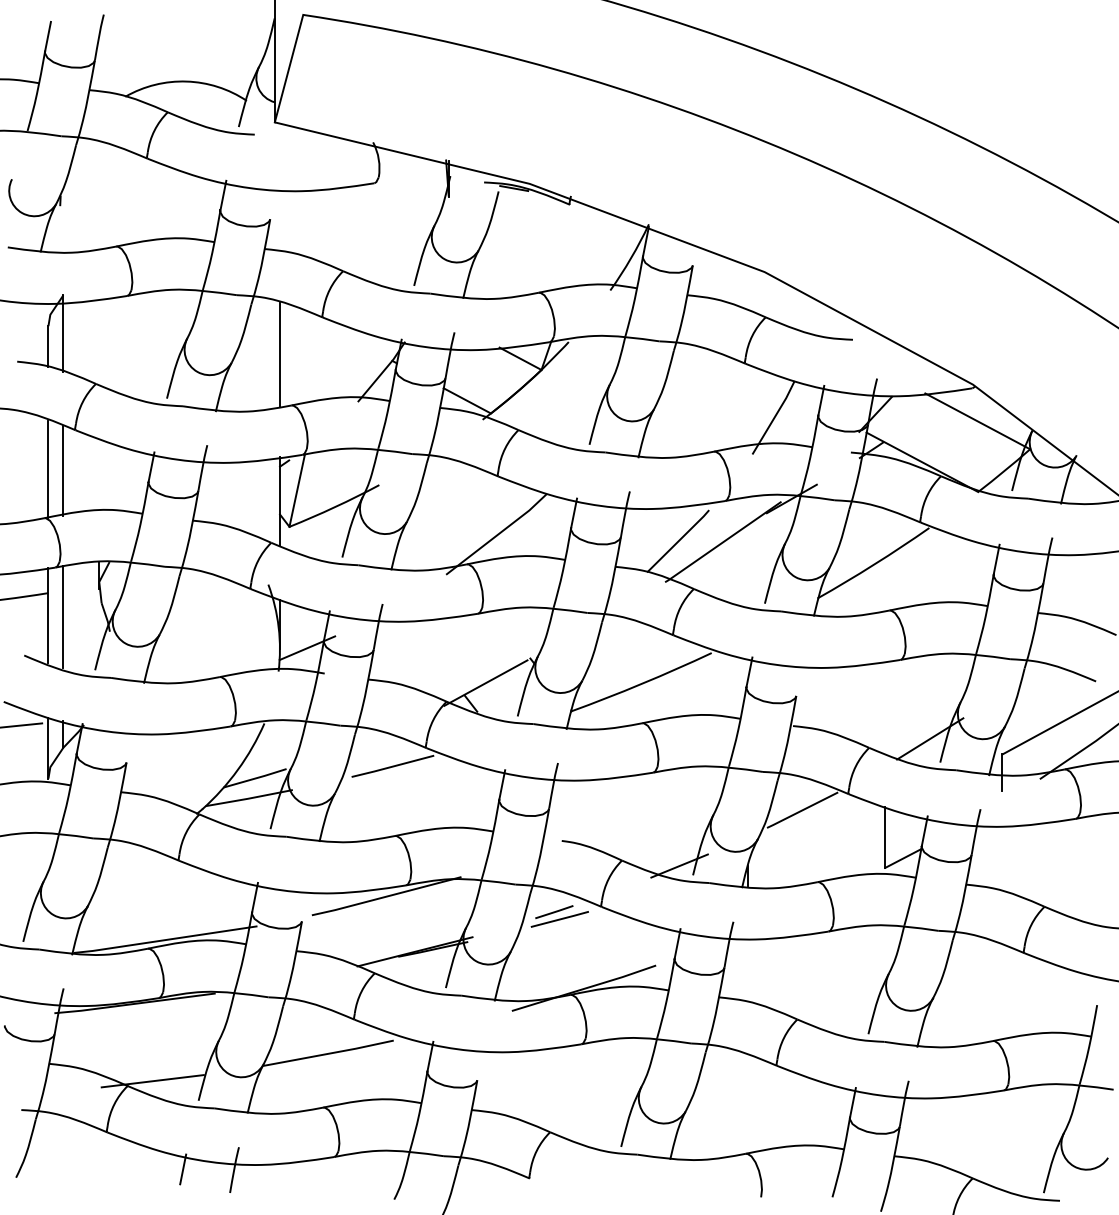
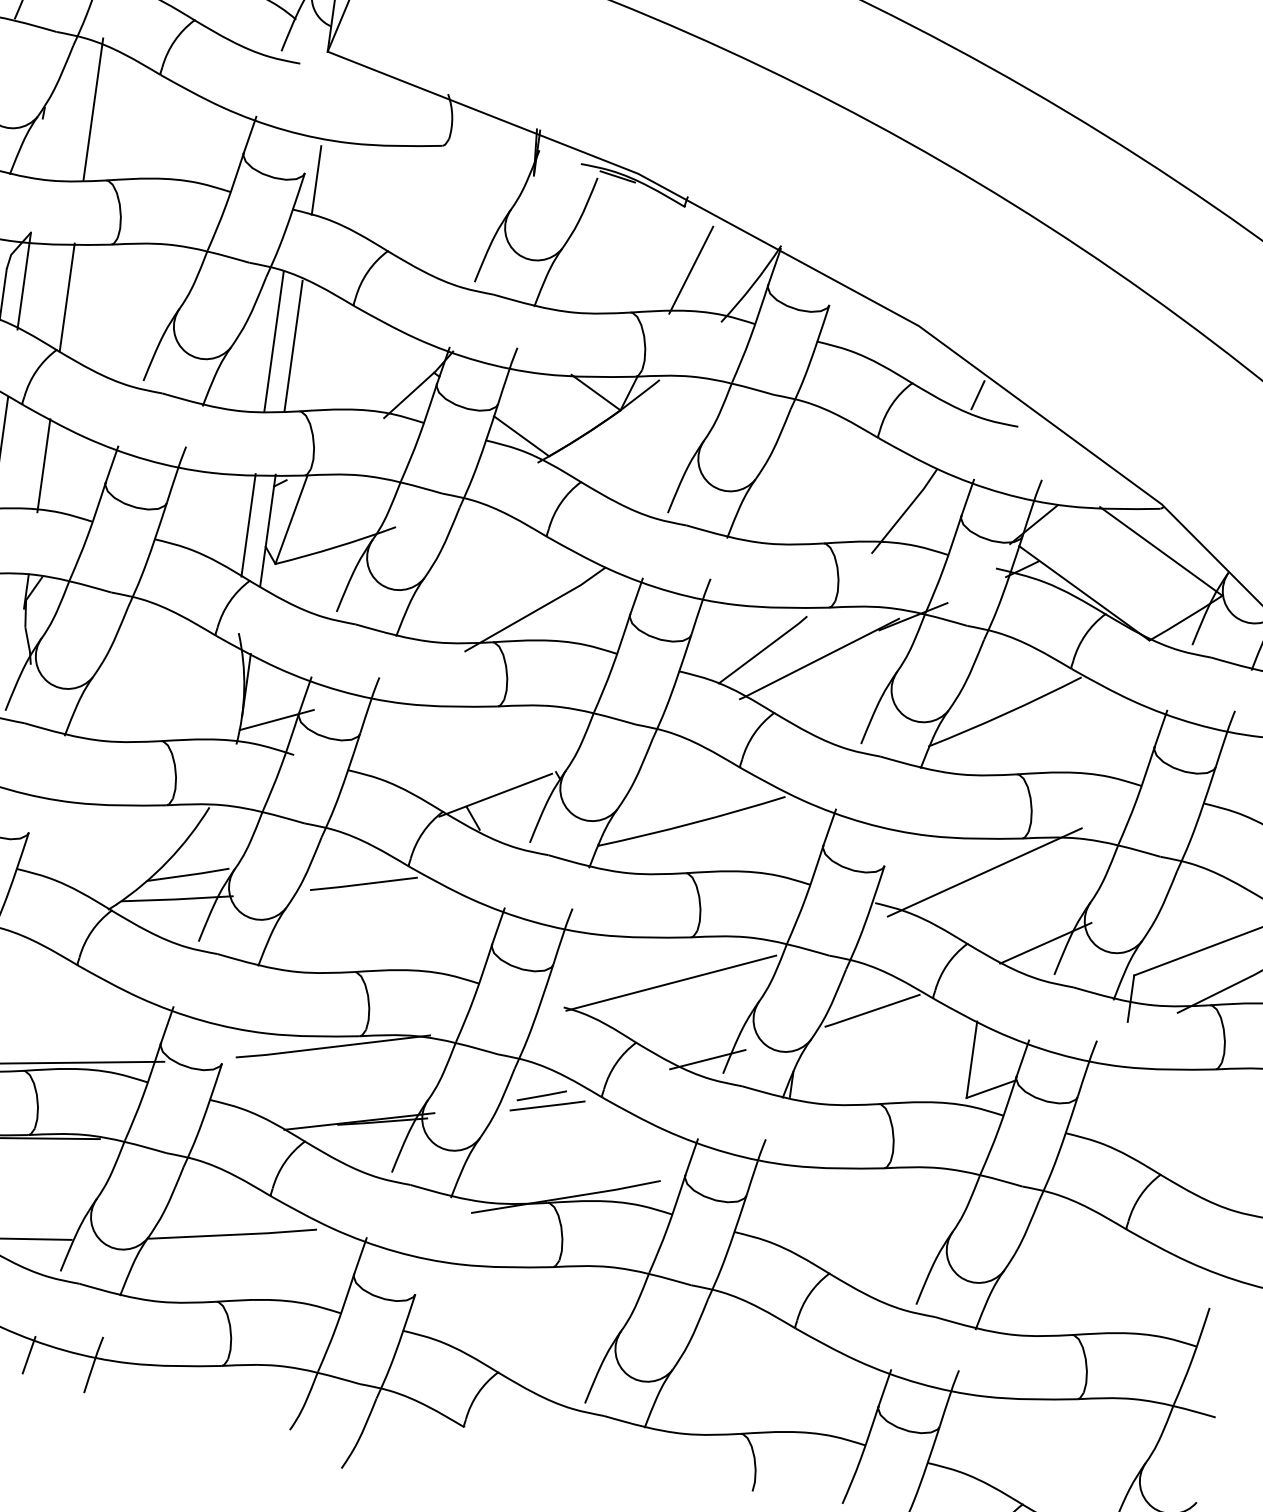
line: (98, 192) -> (93, 109), added
line: (280, 223) -> (317, 180), added
line: (581, 253) -> (691, 270), added
line: (817, 319) -> (977, 395), added
line: (98, 341) -> (67, 296), added
line: (264, 353) -> (274, 341), added
line: (98, 475) -> (43, 465), added
line: (264, 499) -> (248, 525), added
line: (874, 690) -> (984, 872), added
line: (642, 810) -> (670, 983), added

